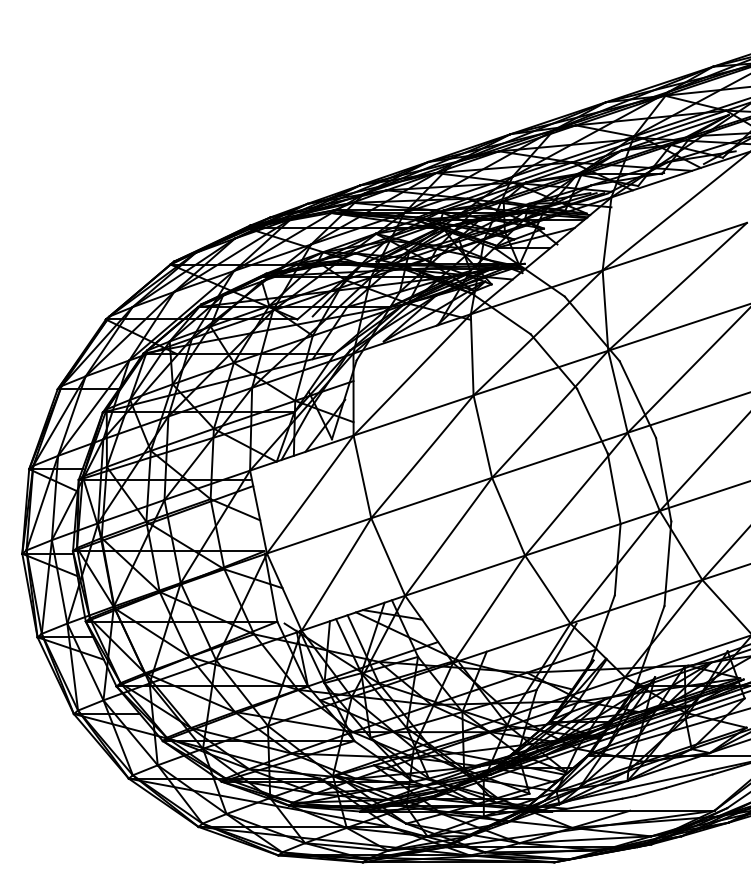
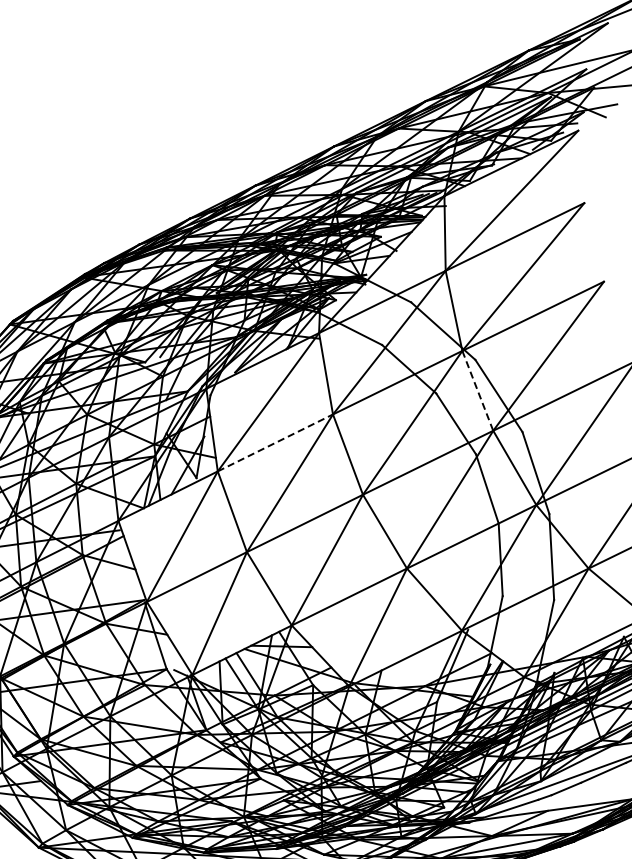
line: (618, 392) -> (478, 391), solid -> dashed
line: (414, 415) -> (276, 442), solid -> dashed

